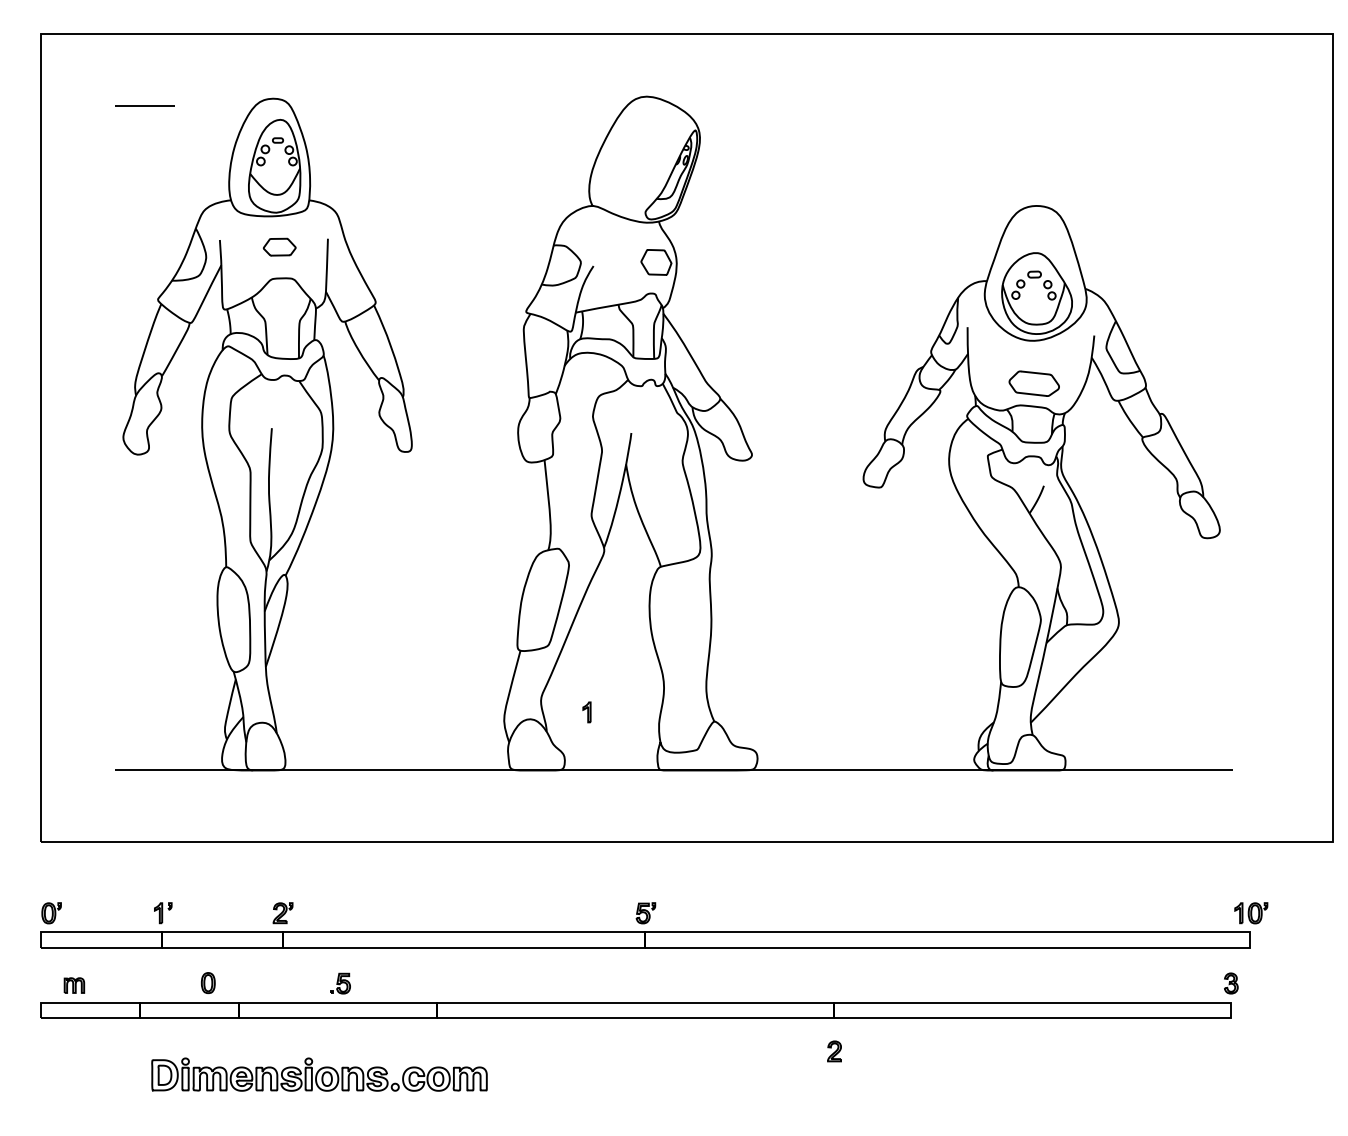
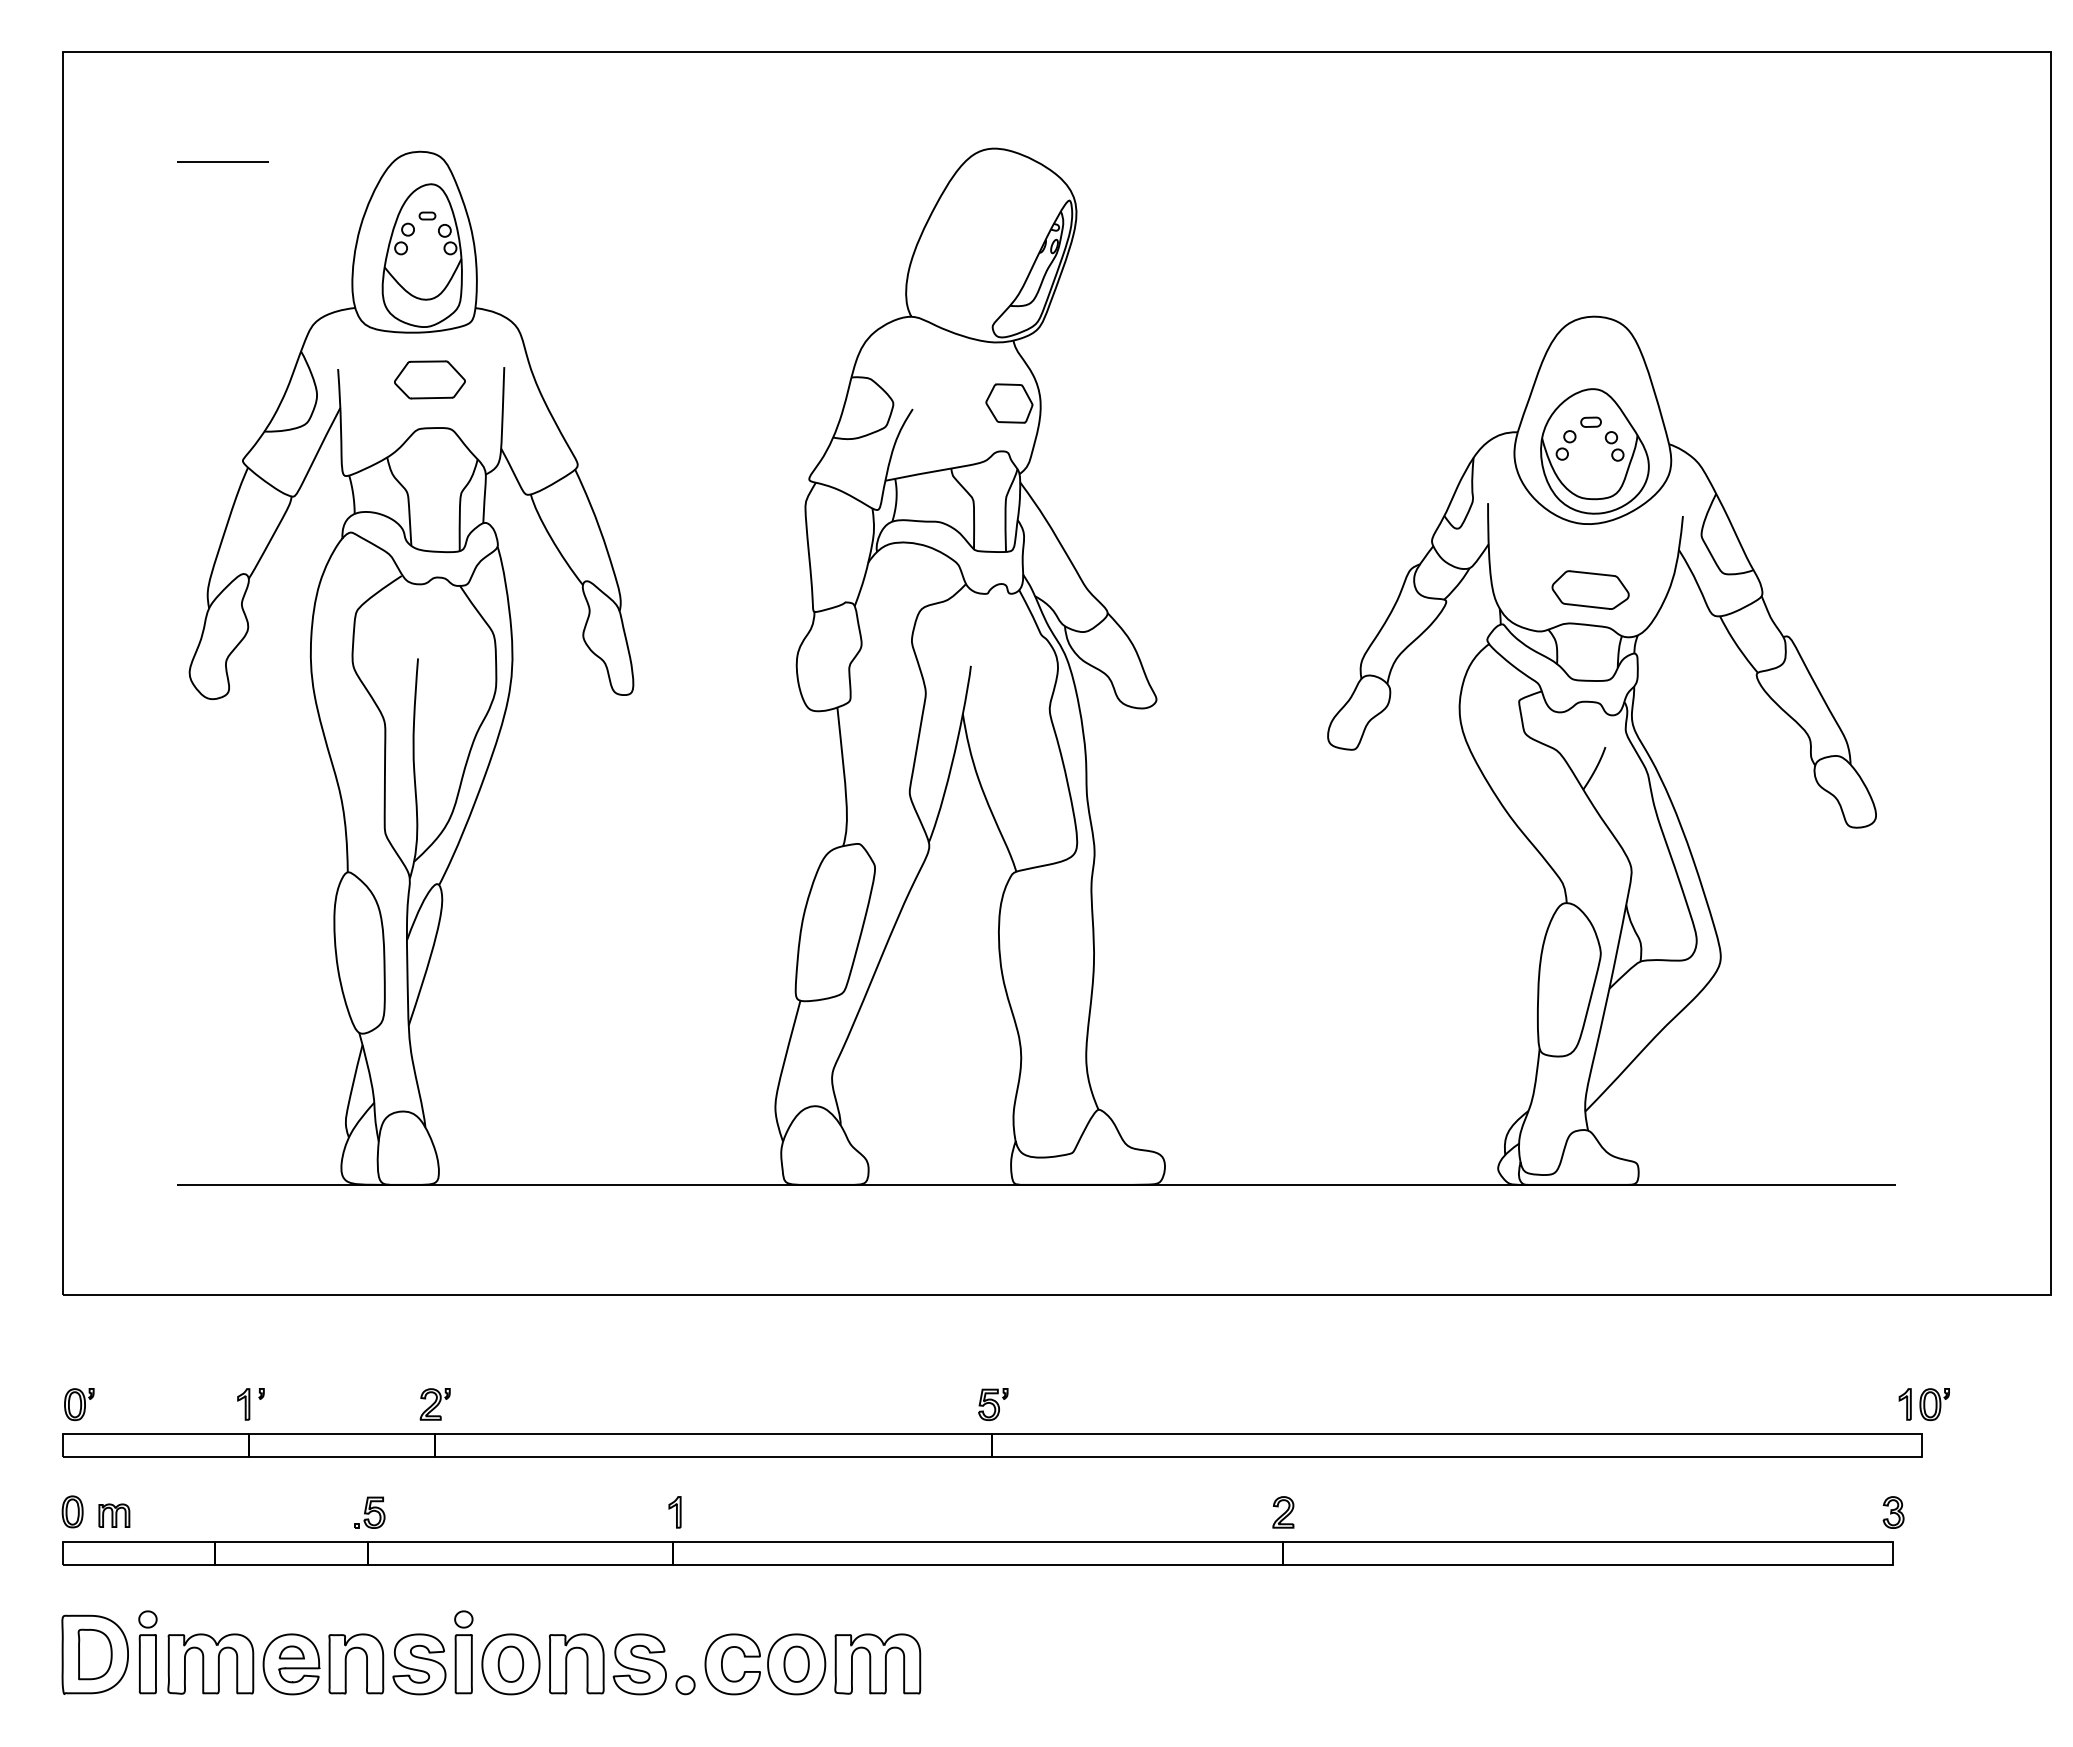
part: (279, 247) -> (429, 380), size x1.43
part: (586, 712) -> (674, 1512), moved
part: (208, 983) -> (72, 1512), moved
part: (340, 983) -> (369, 1512), moved
part: (834, 1051) -> (1283, 1512), moved
part: (319, 1074) -> (491, 1652), size x1.67

